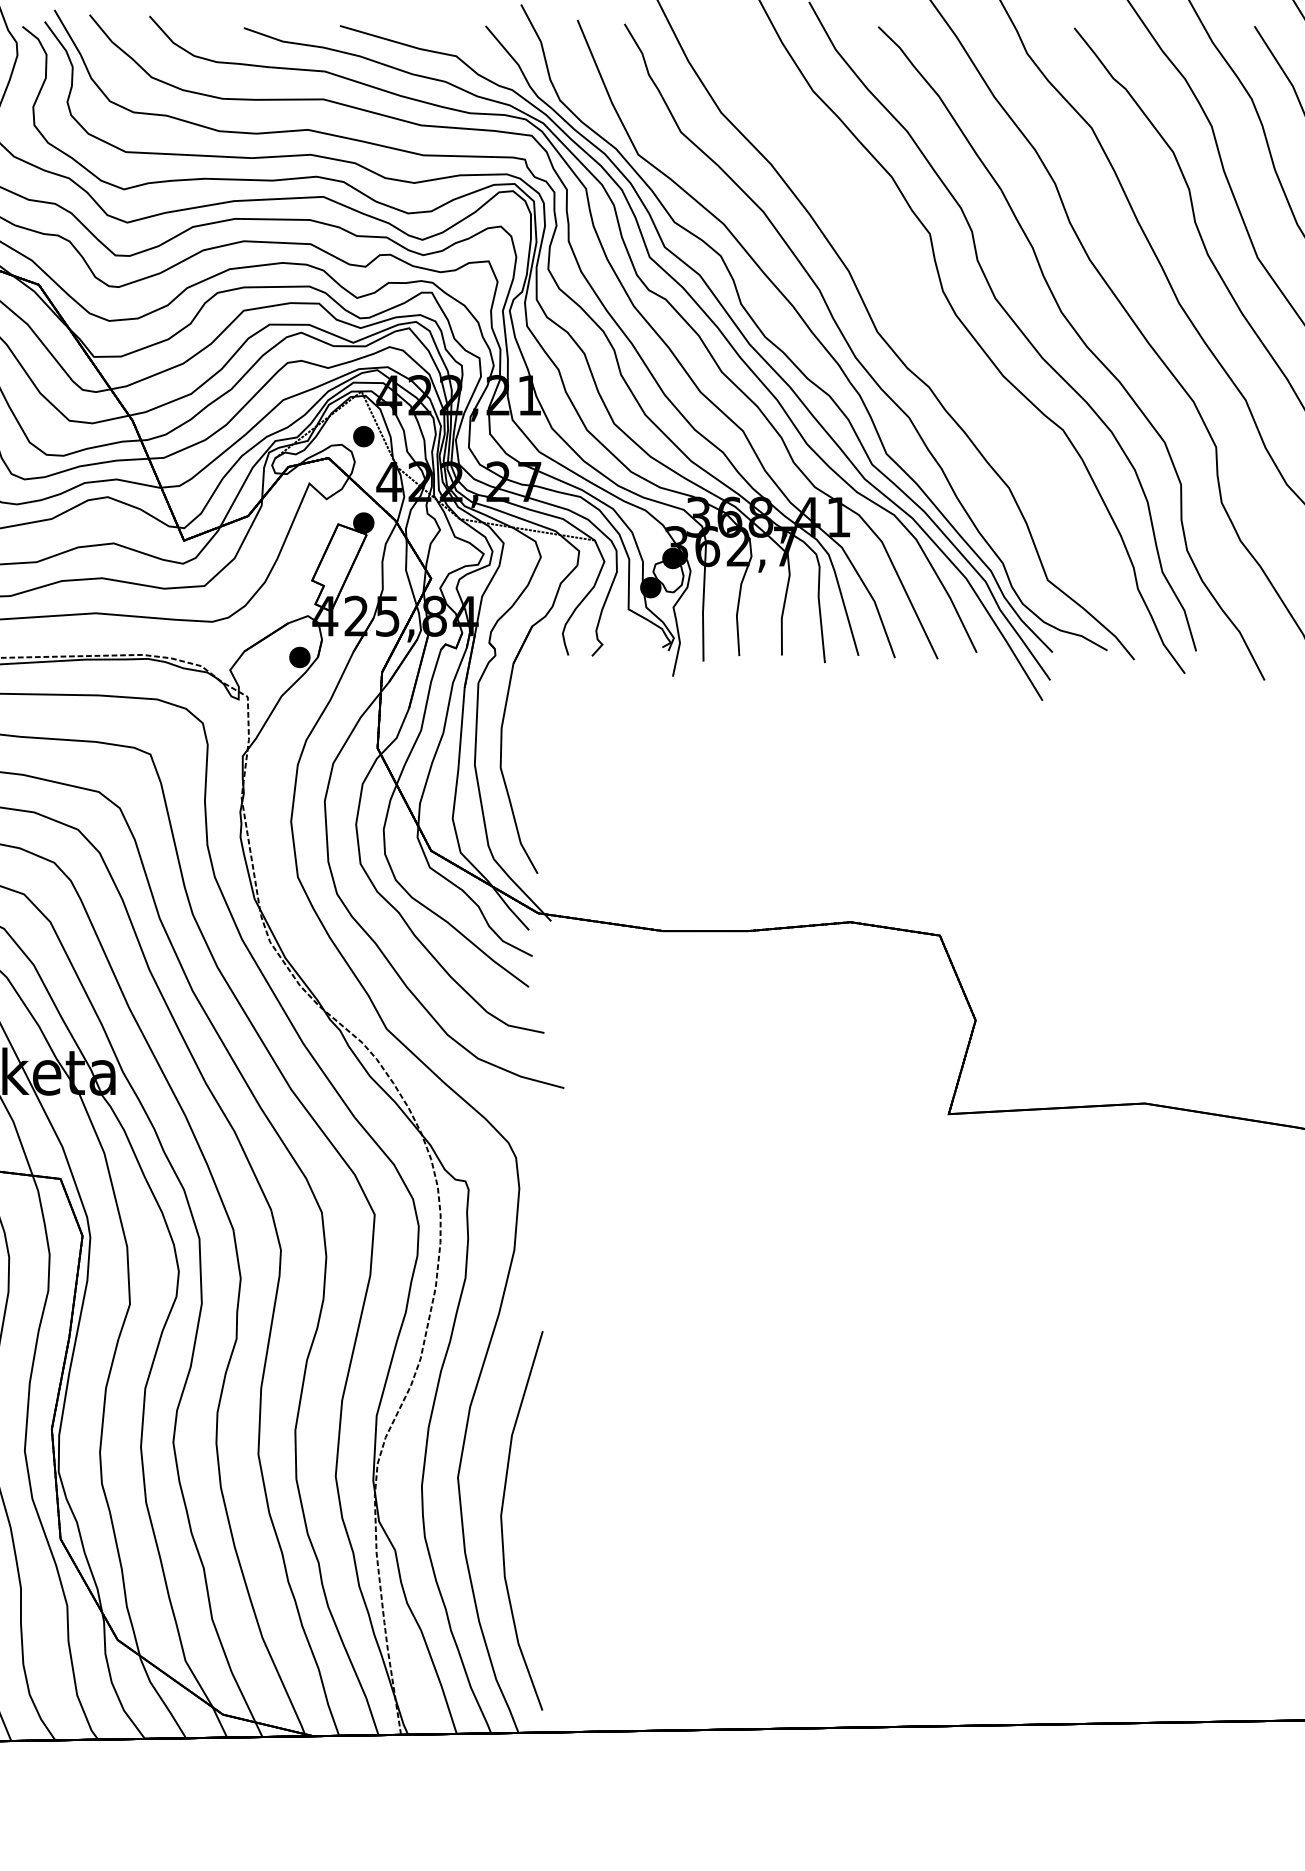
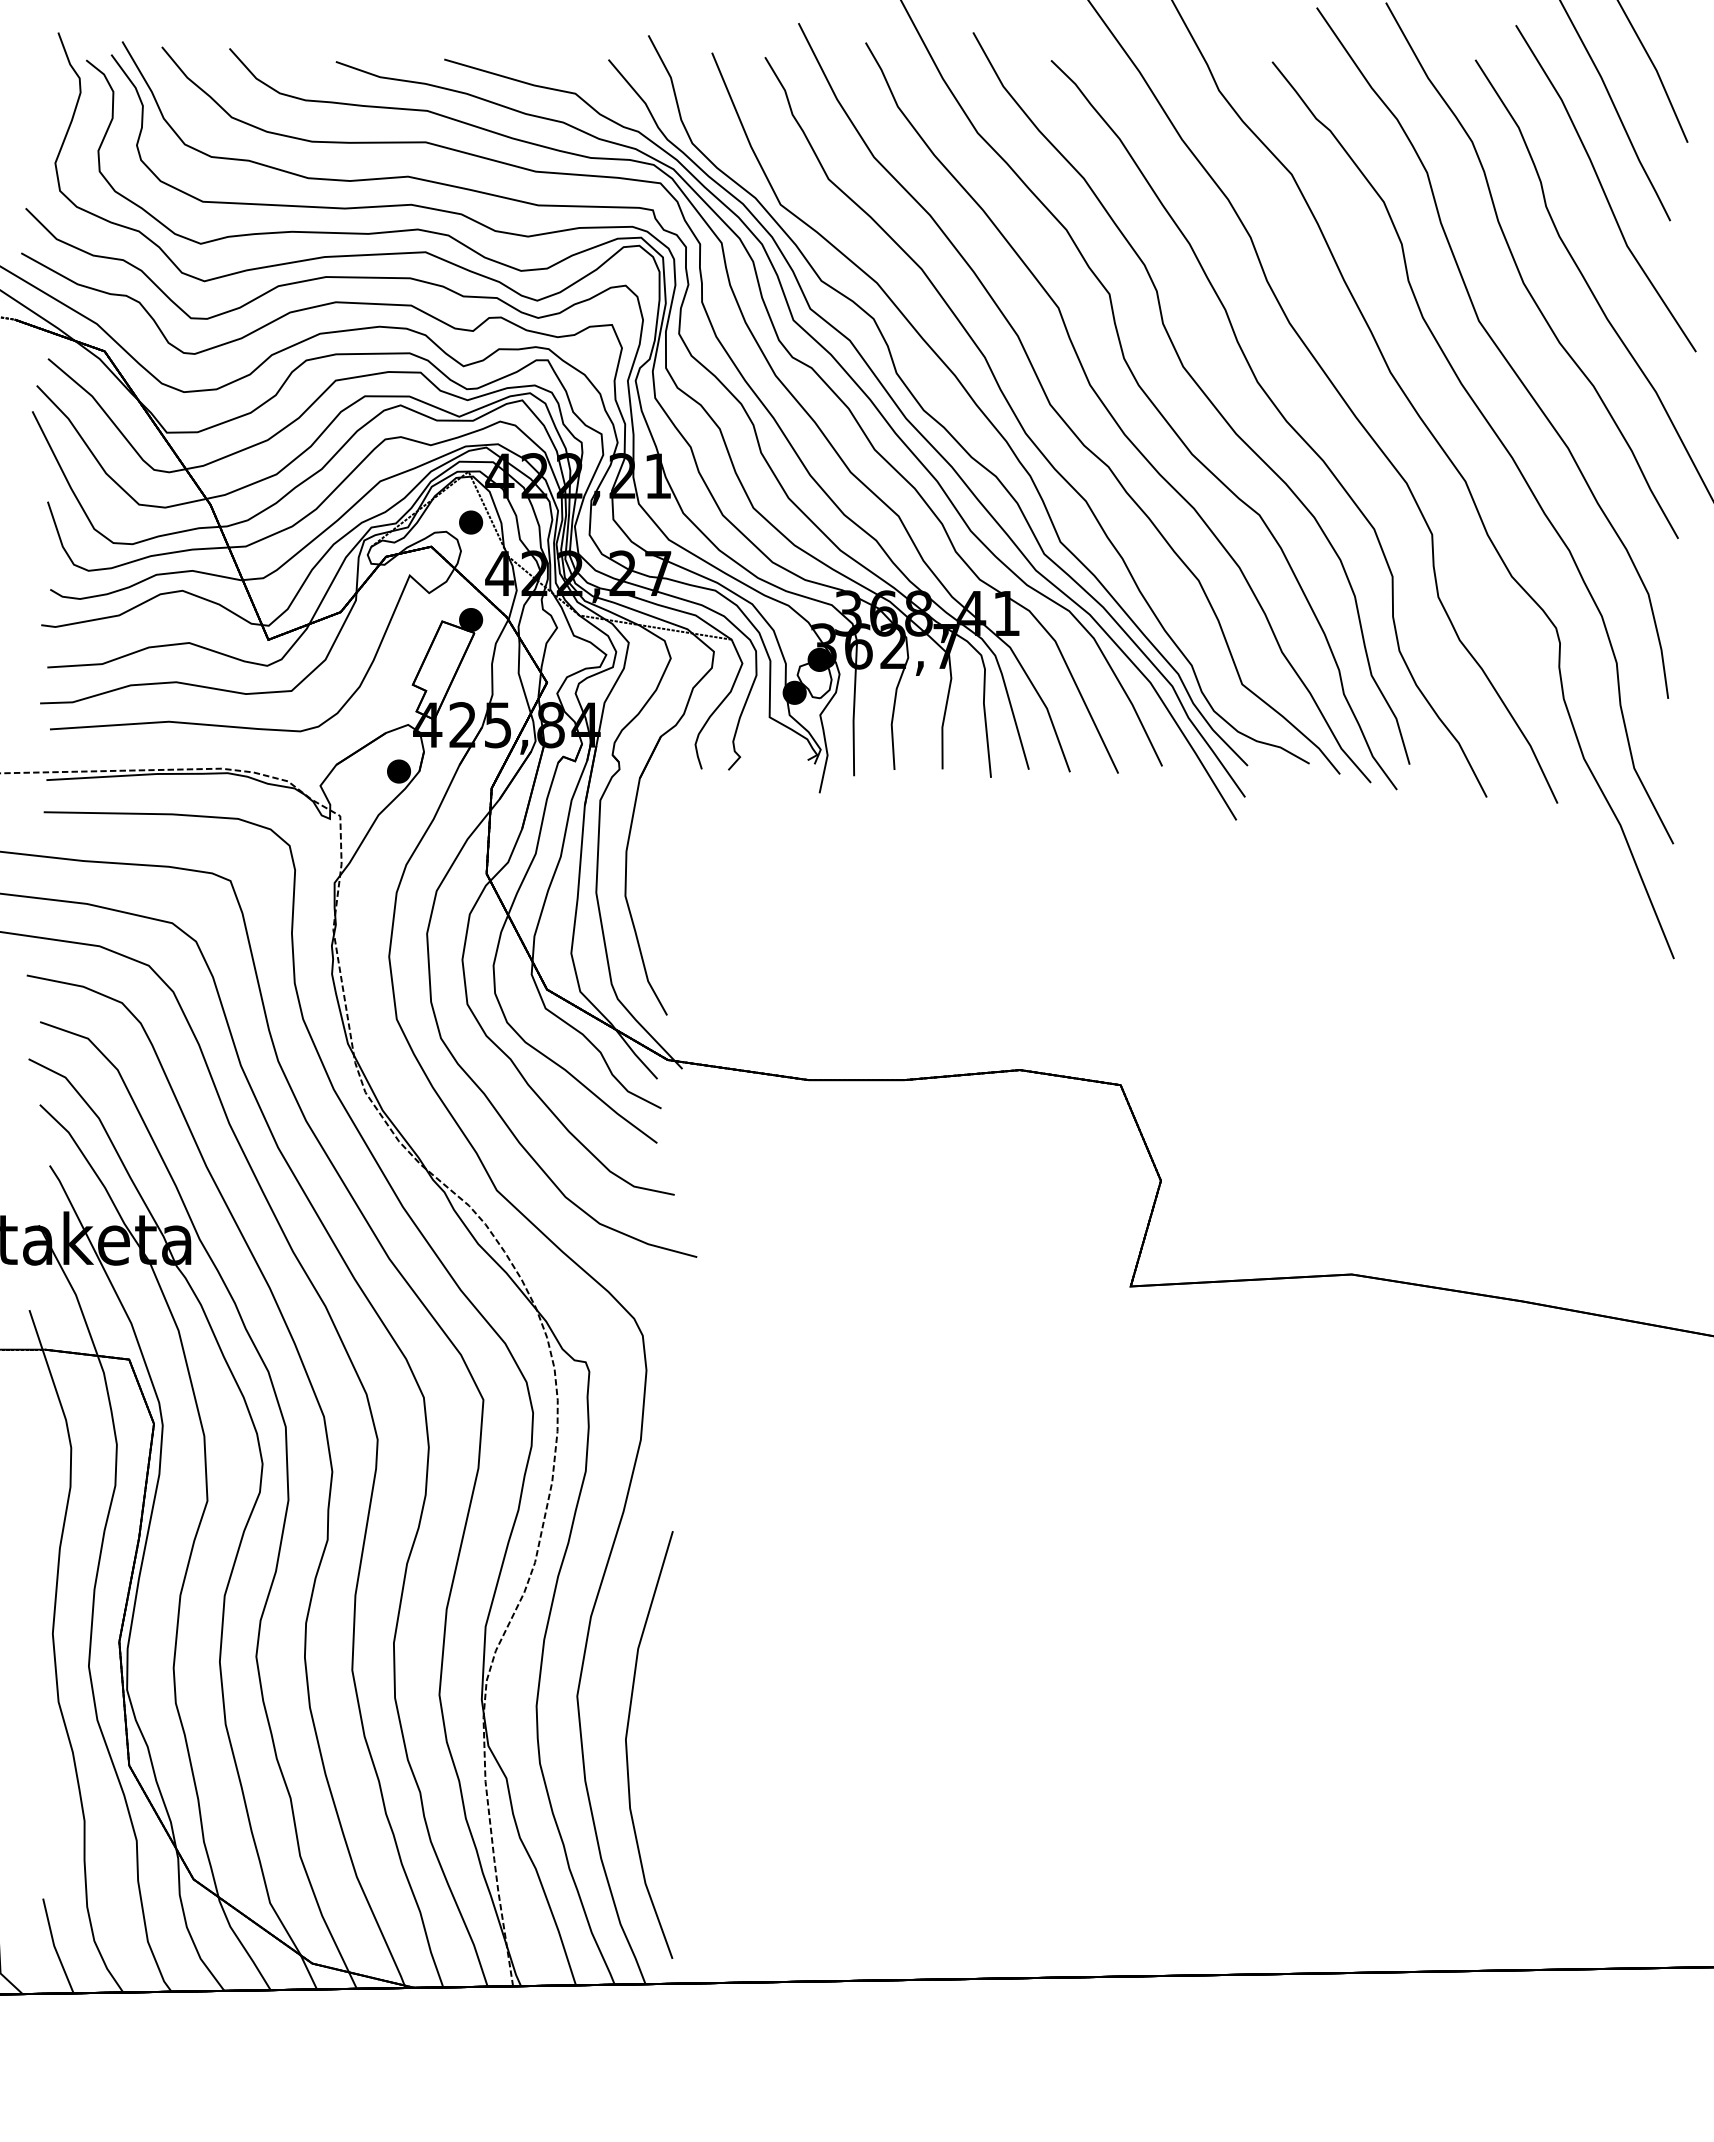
part: (933, 342) -> (1113, 416), added

